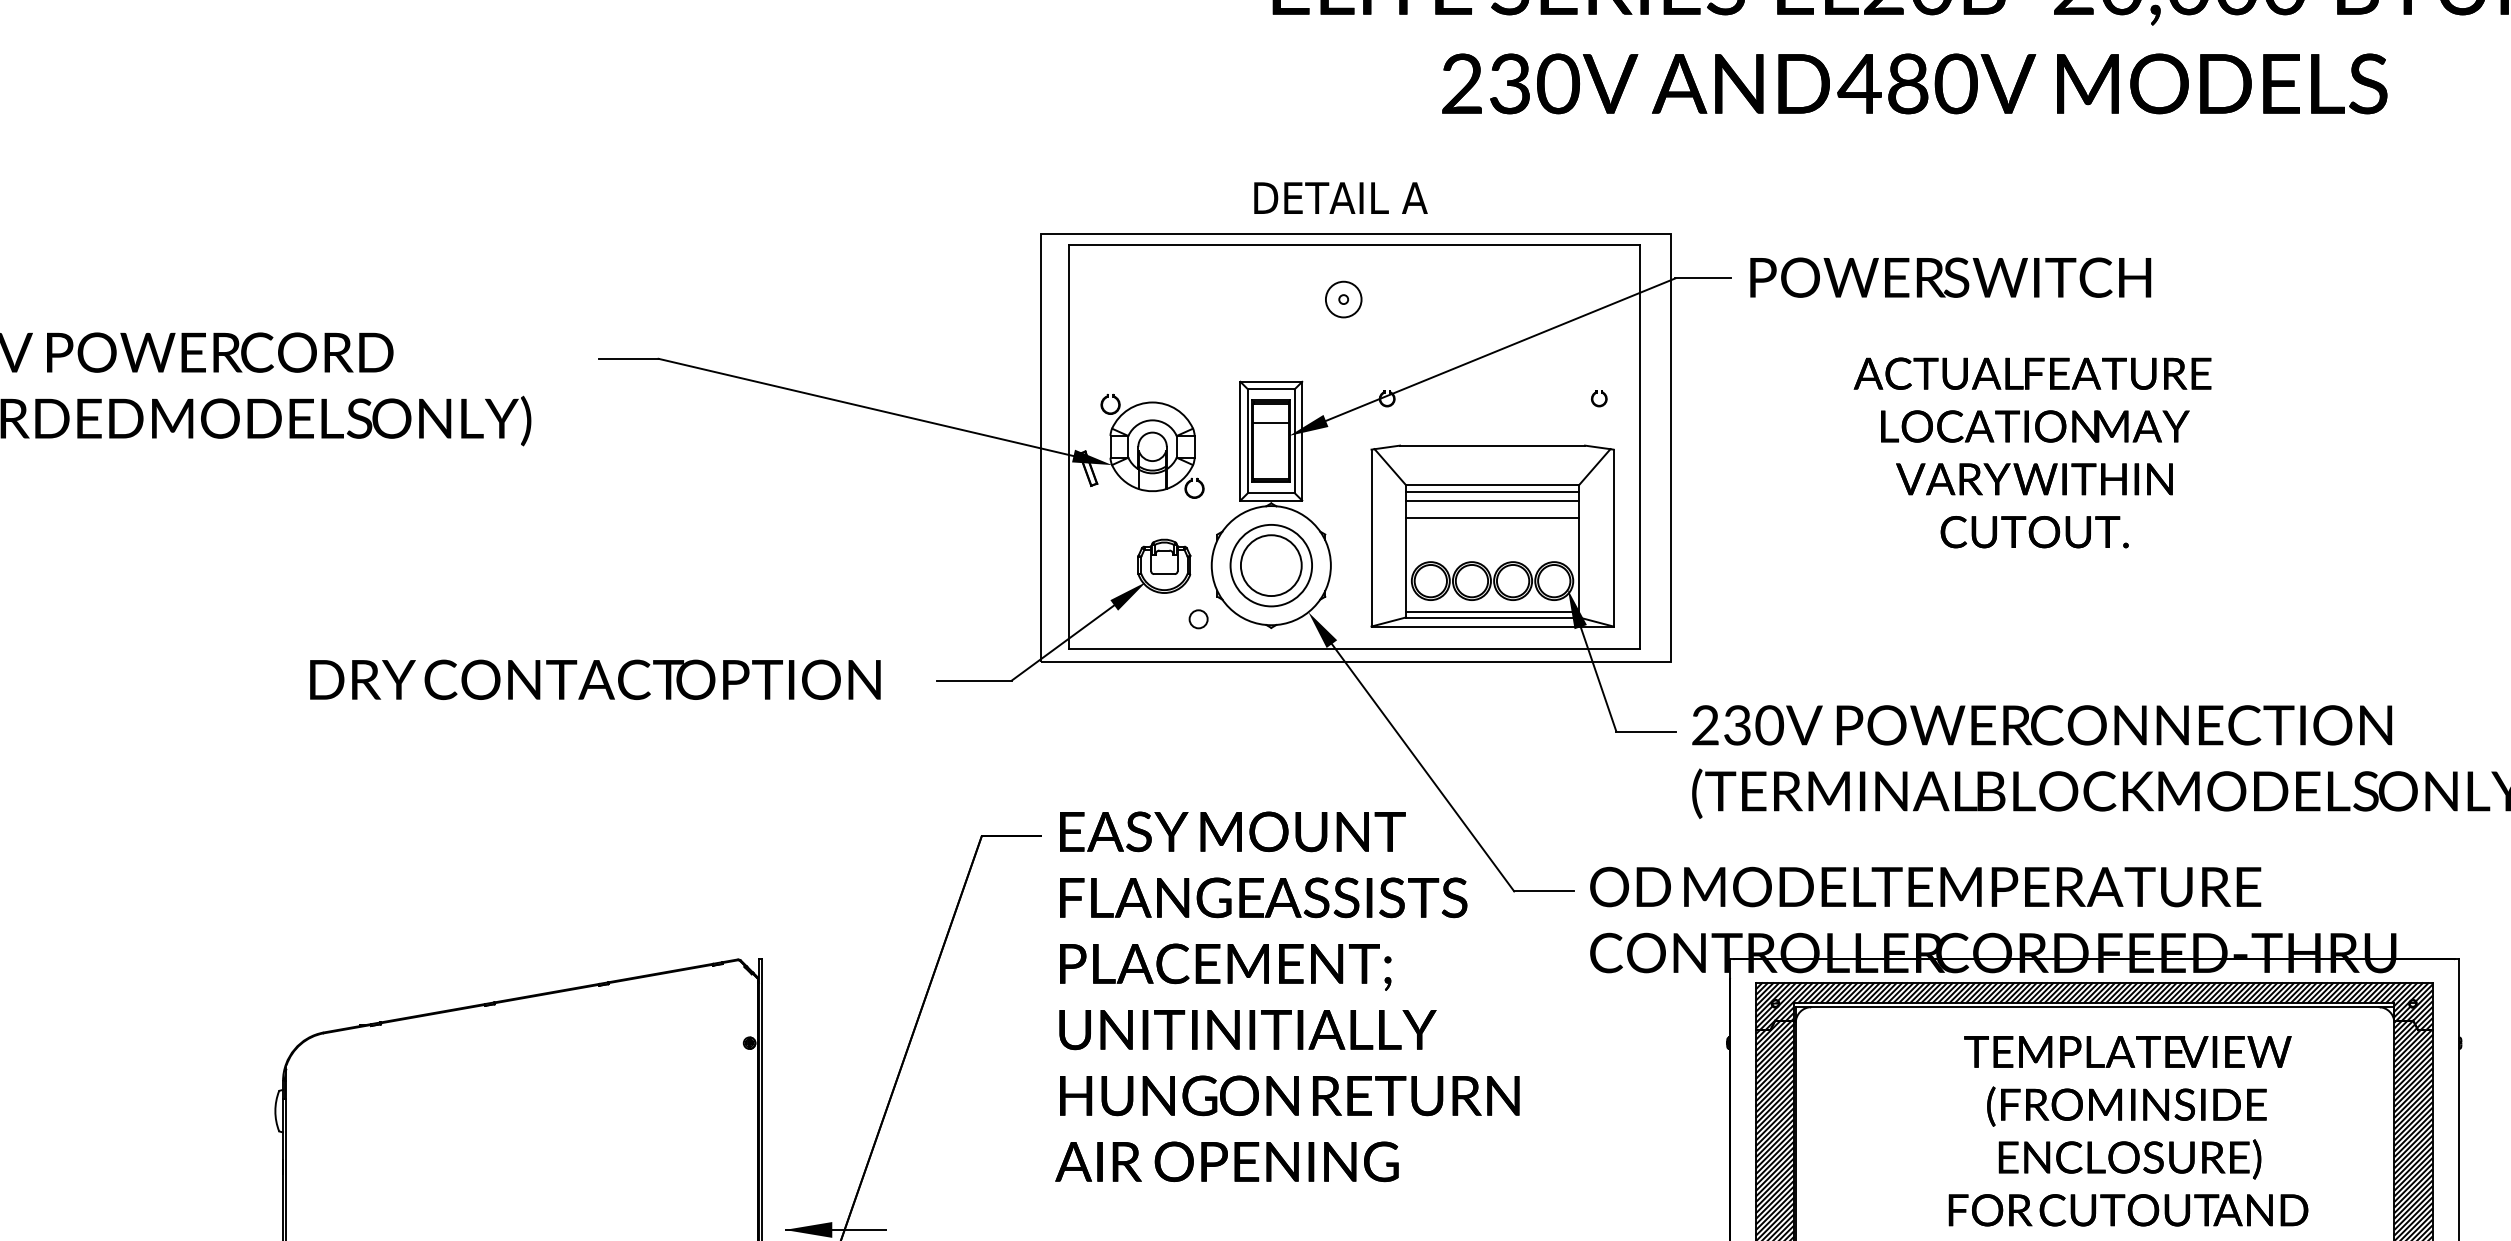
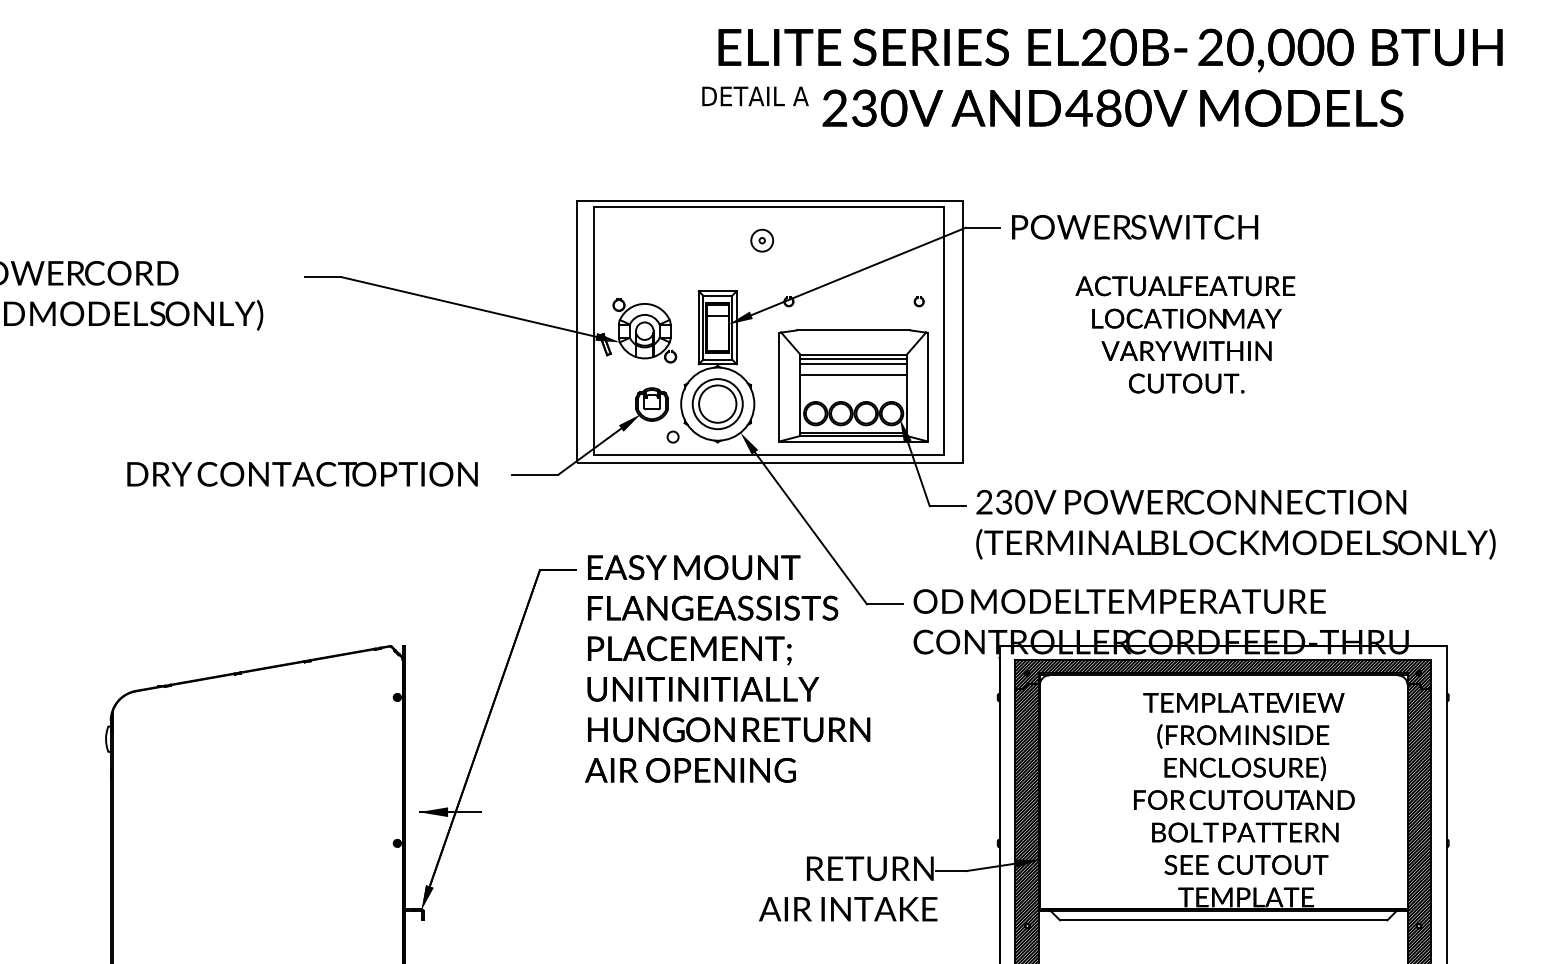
text: (1340, 198) -> (755, 96), moved

